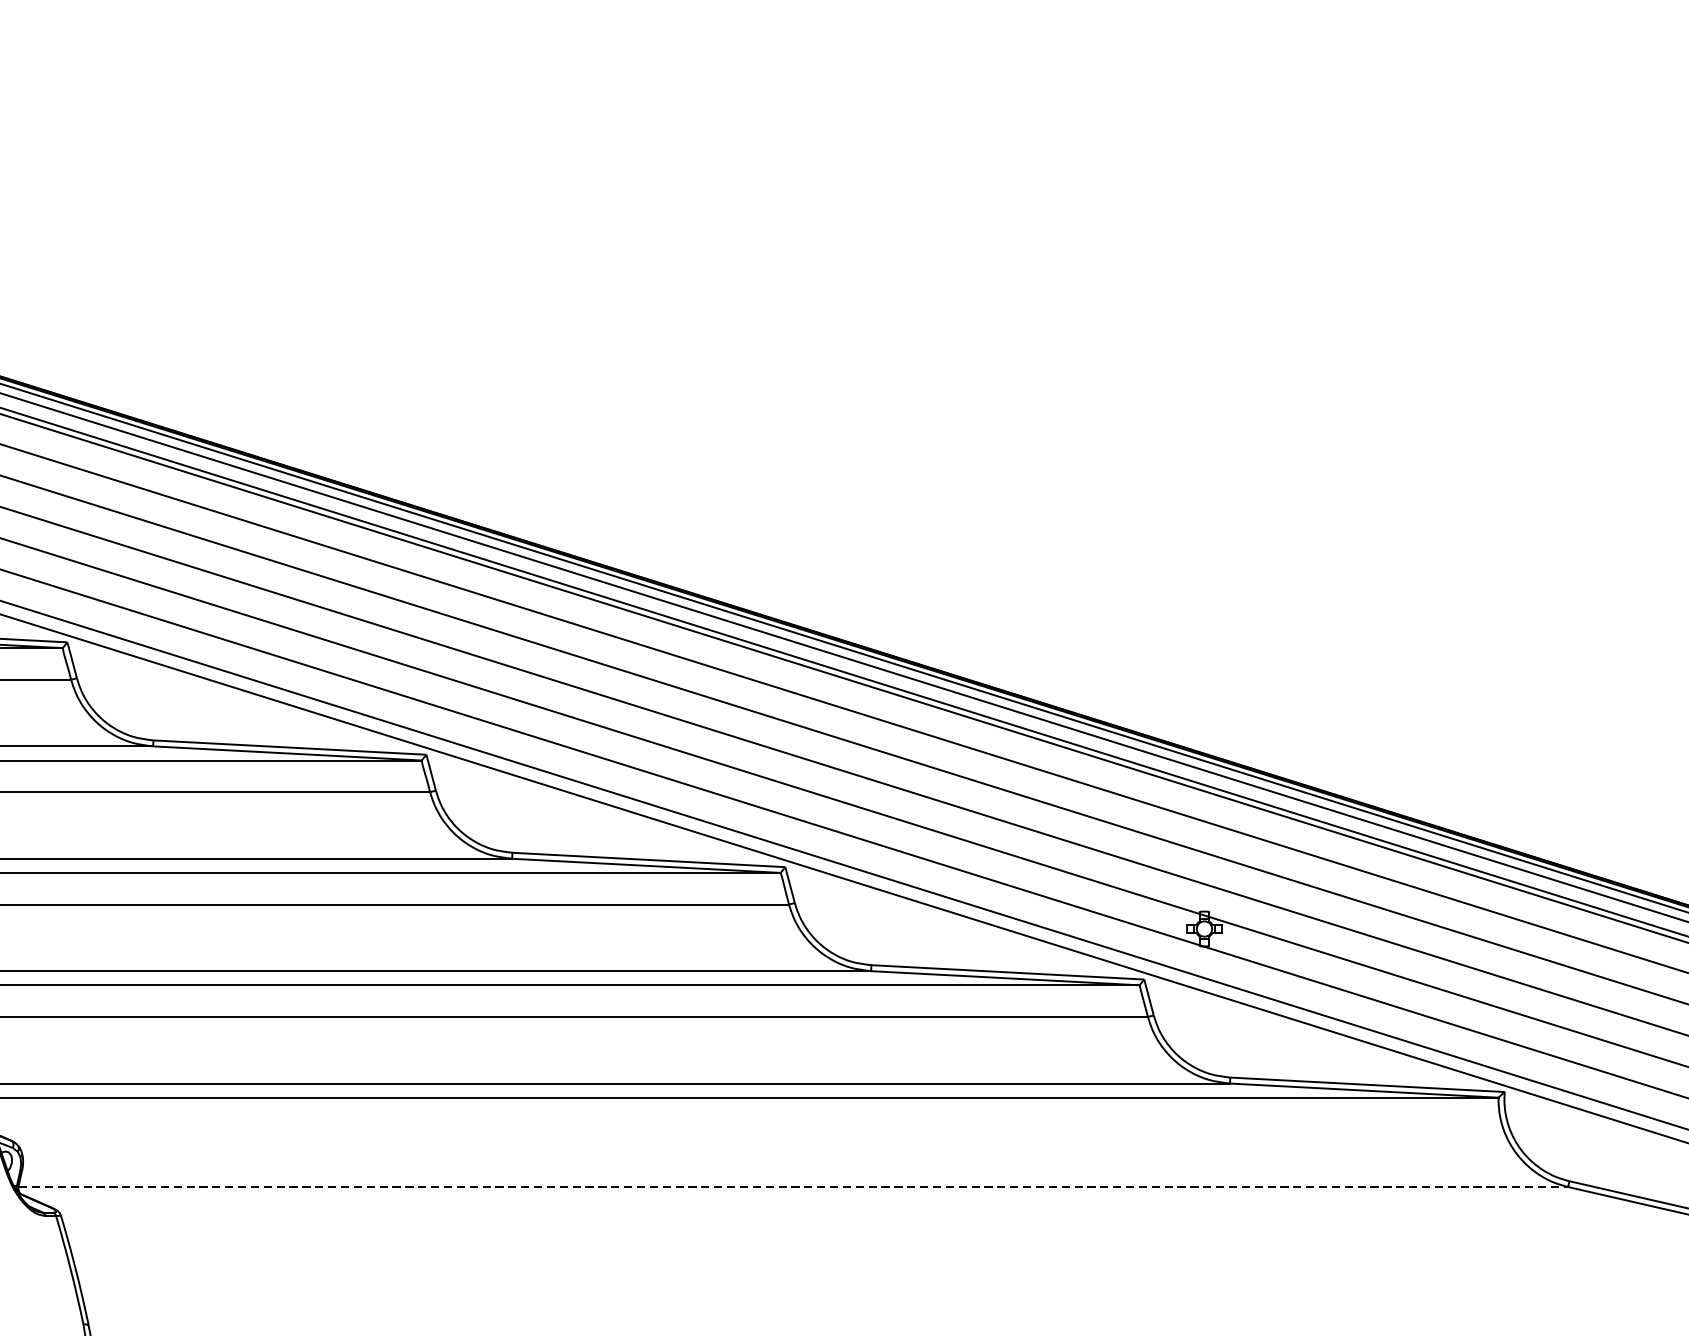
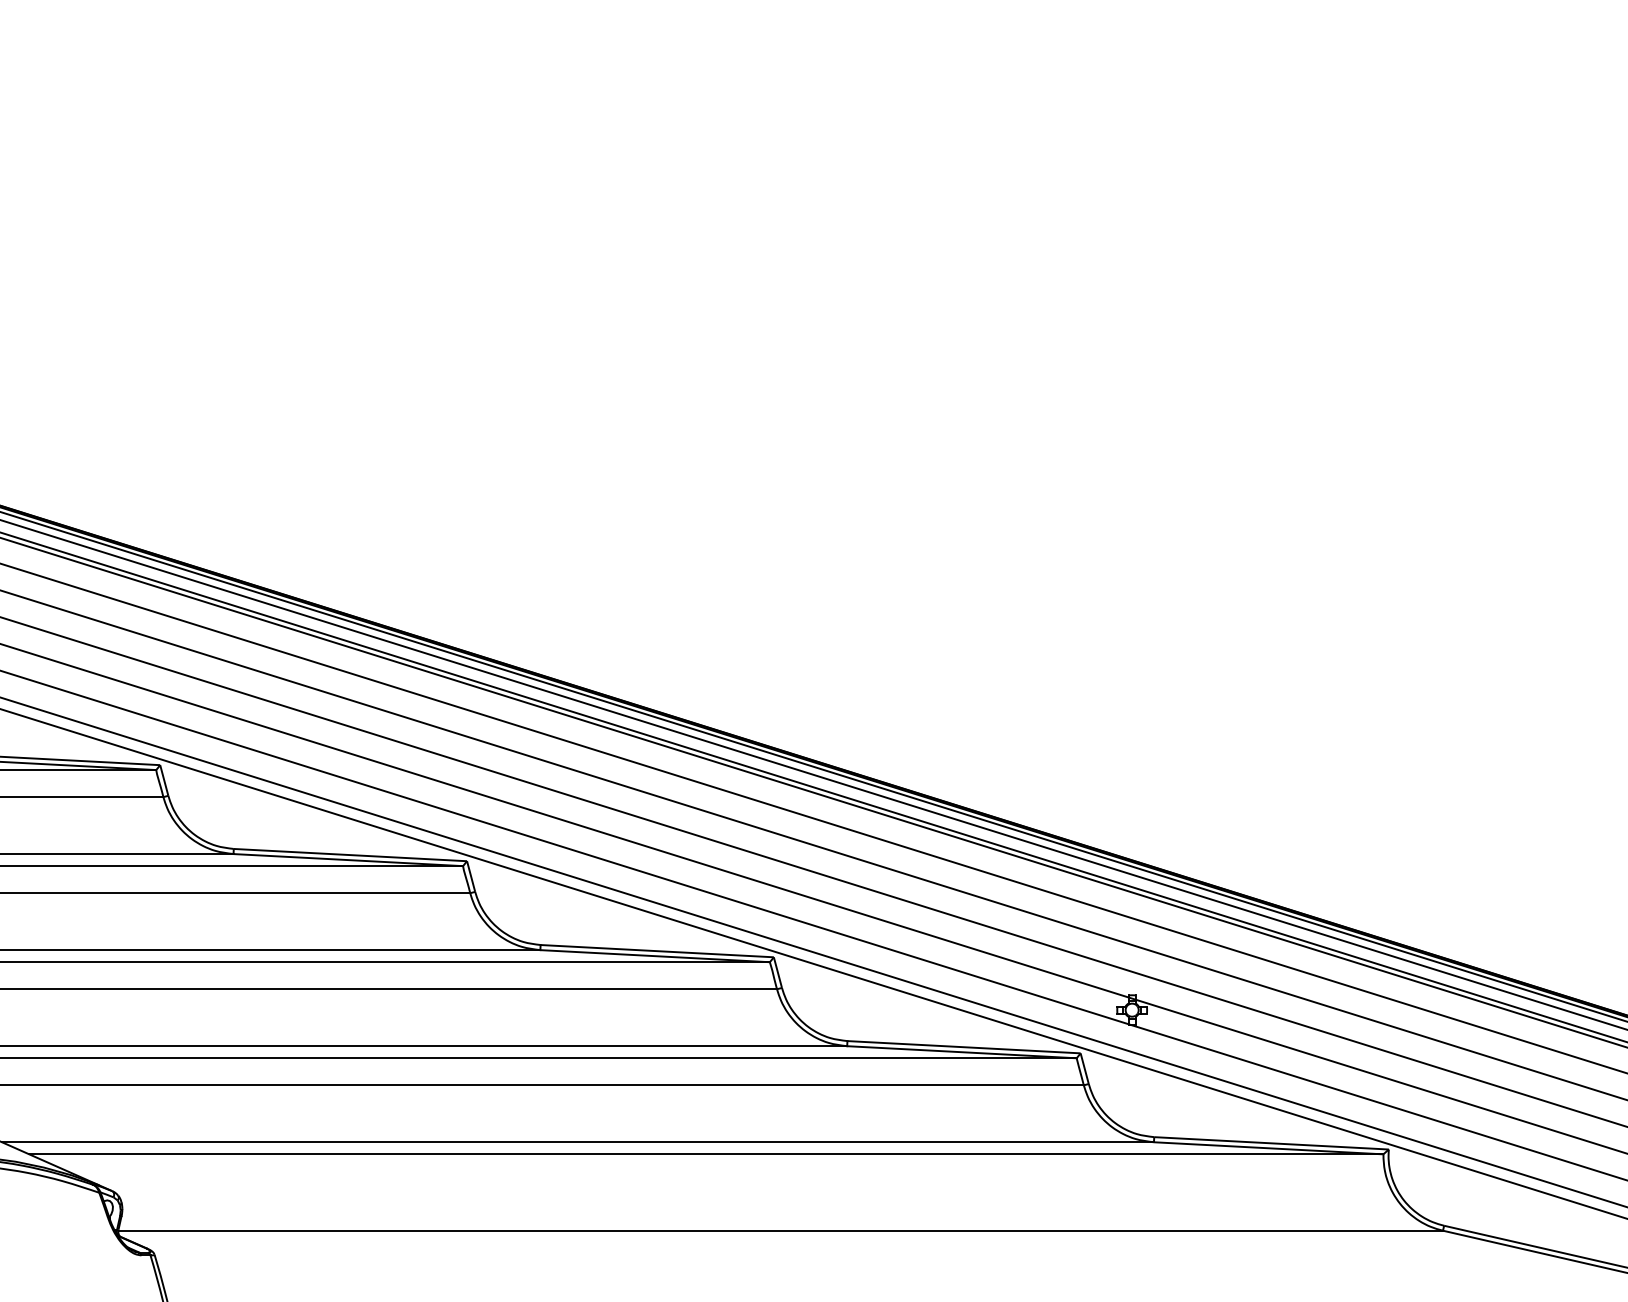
line: (794, 1186) -> (781, 1230), dashed -> solid

